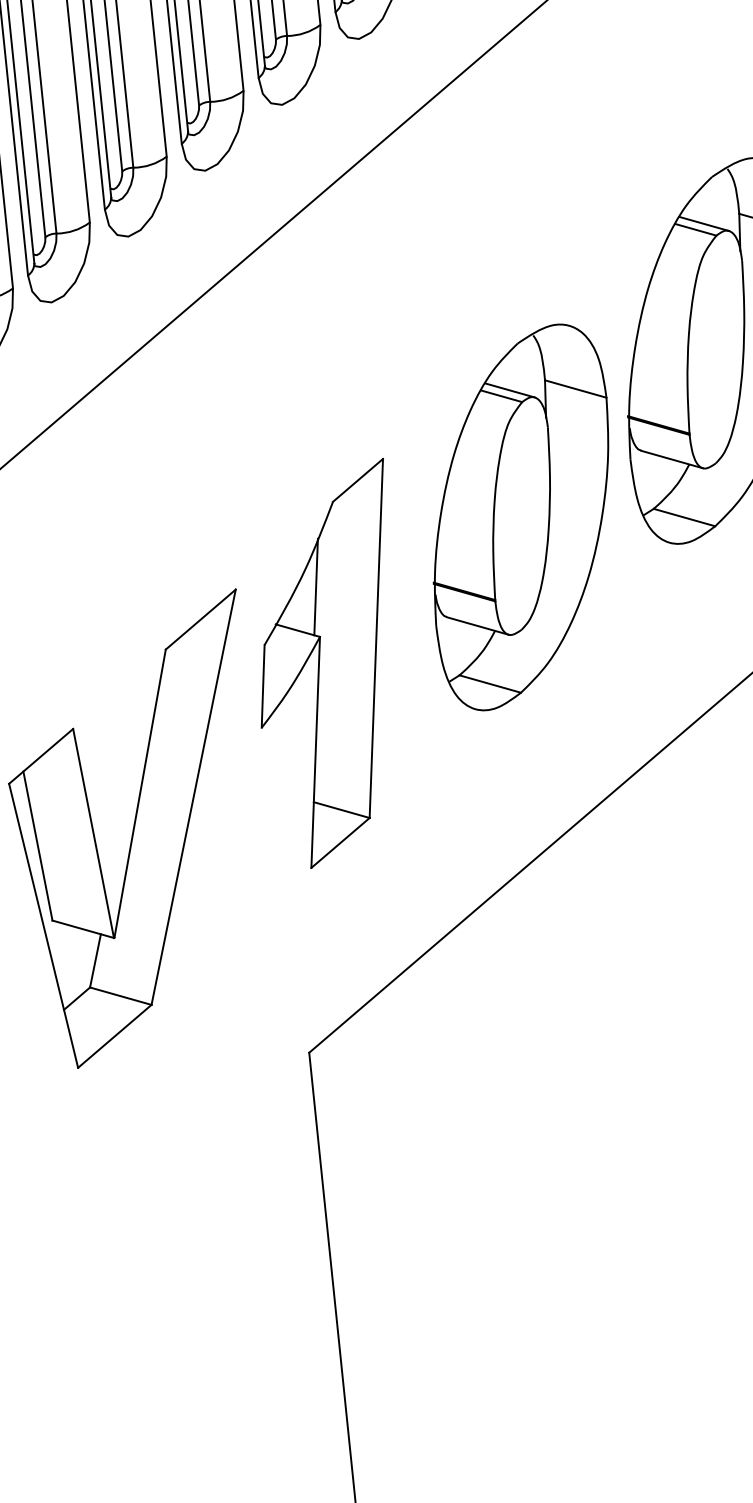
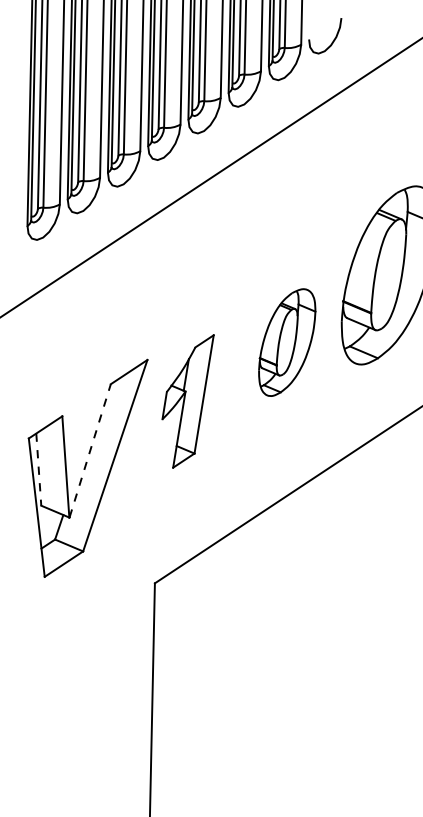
part: (522, 516) -> (287, 342), size x0.6
part: (329, 665) -> (187, 401), size x0.7
line: (140, 792) -> (90, 450), solid -> dashed
line: (37, 847) -> (38, 470), solid -> dashed

